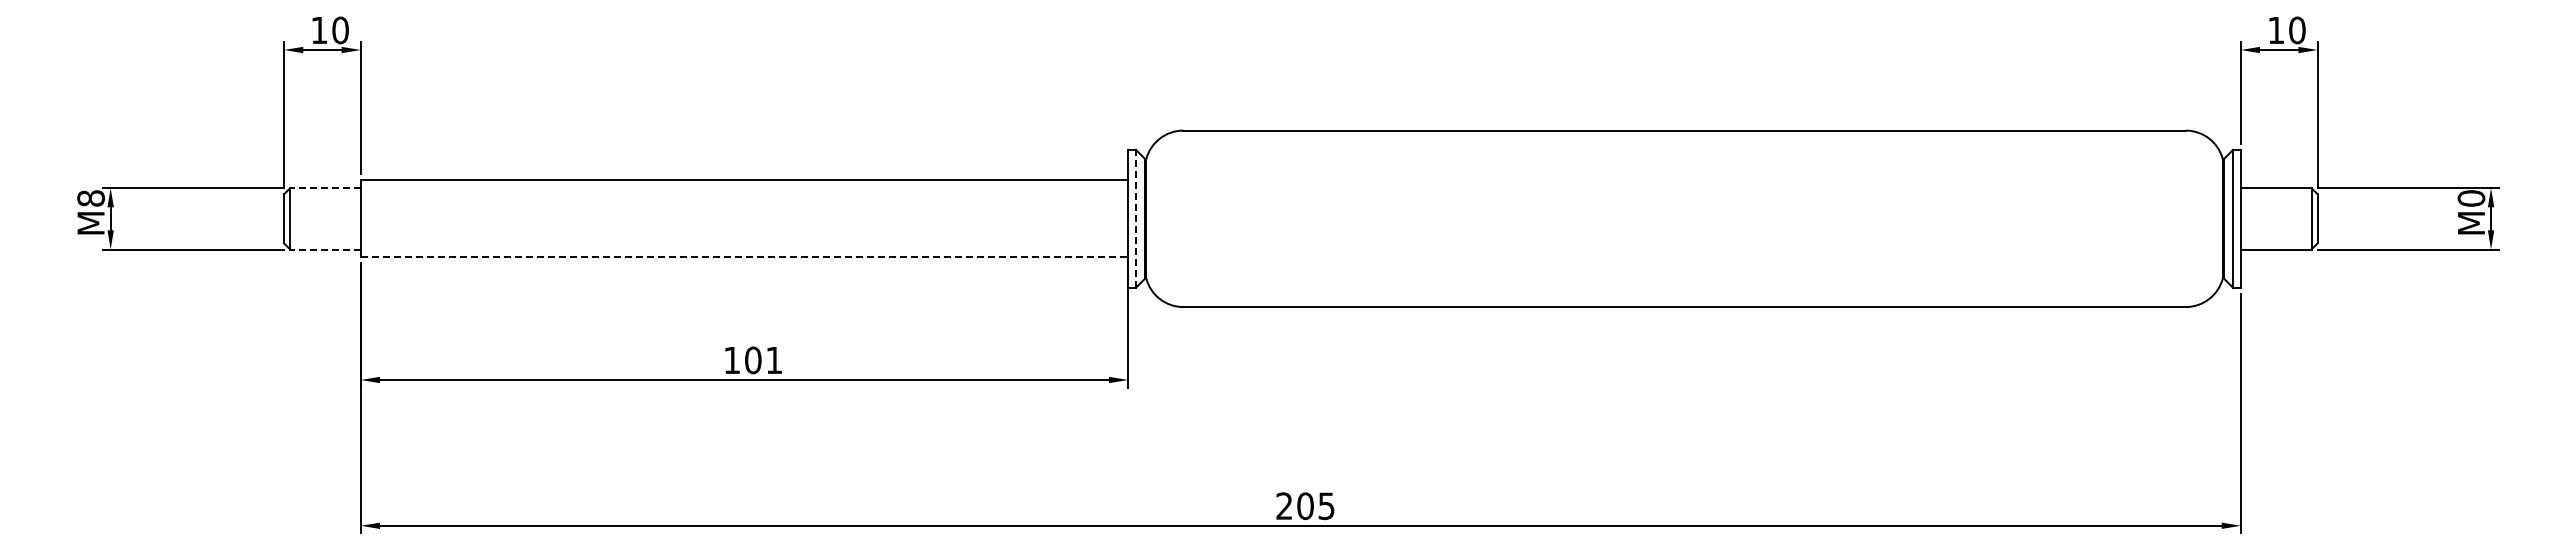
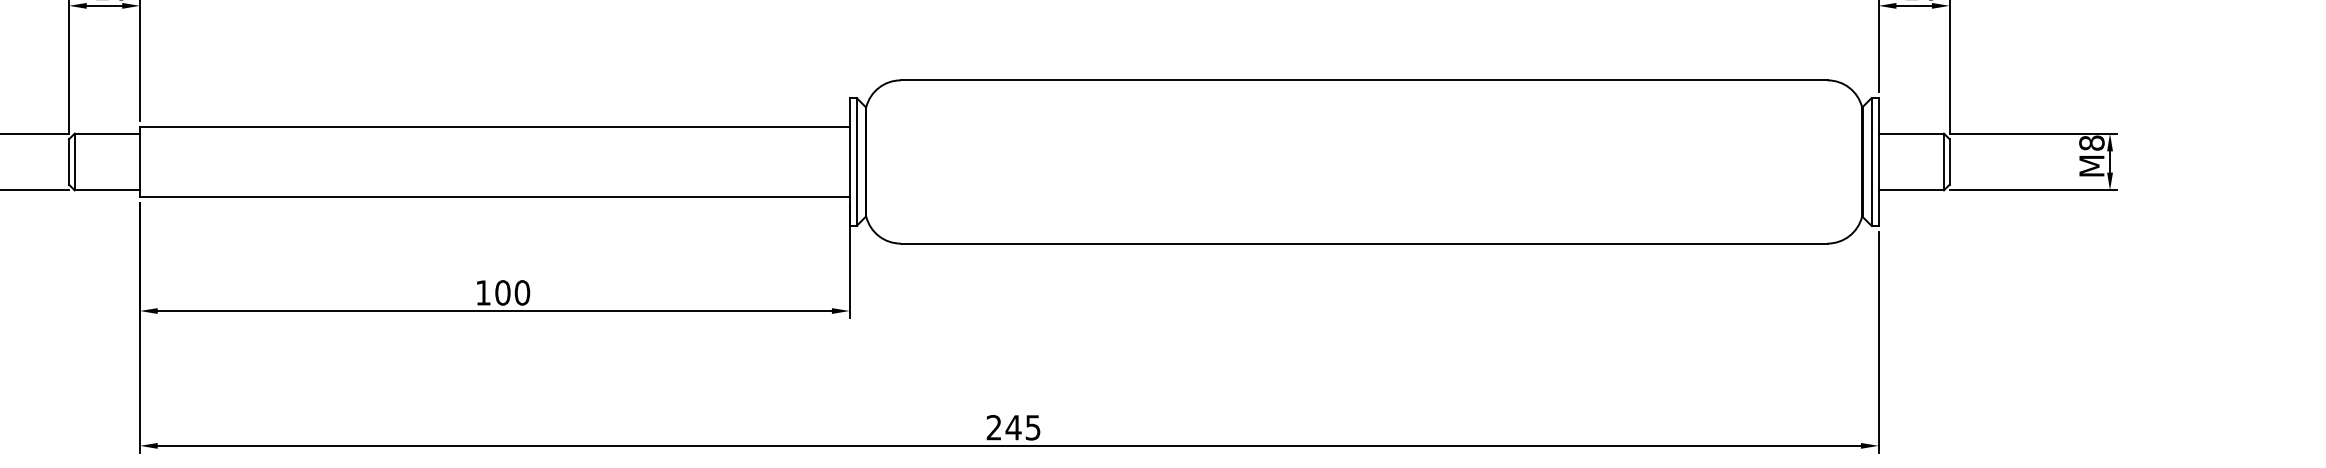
line: (325, 188) -> (107, 133), dashed -> solid
text: (2471, 198) -> (2091, 143), 0 -> 8
line: (1135, 218) -> (856, 161), dashed -> solid
line: (325, 249) -> (107, 190), dashed -> solid
line: (744, 257) -> (494, 197), dashed -> solid
text: (774, 360) -> (522, 293), 101 -> 100
text: (1305, 506) -> (1013, 428), 205 -> 245

